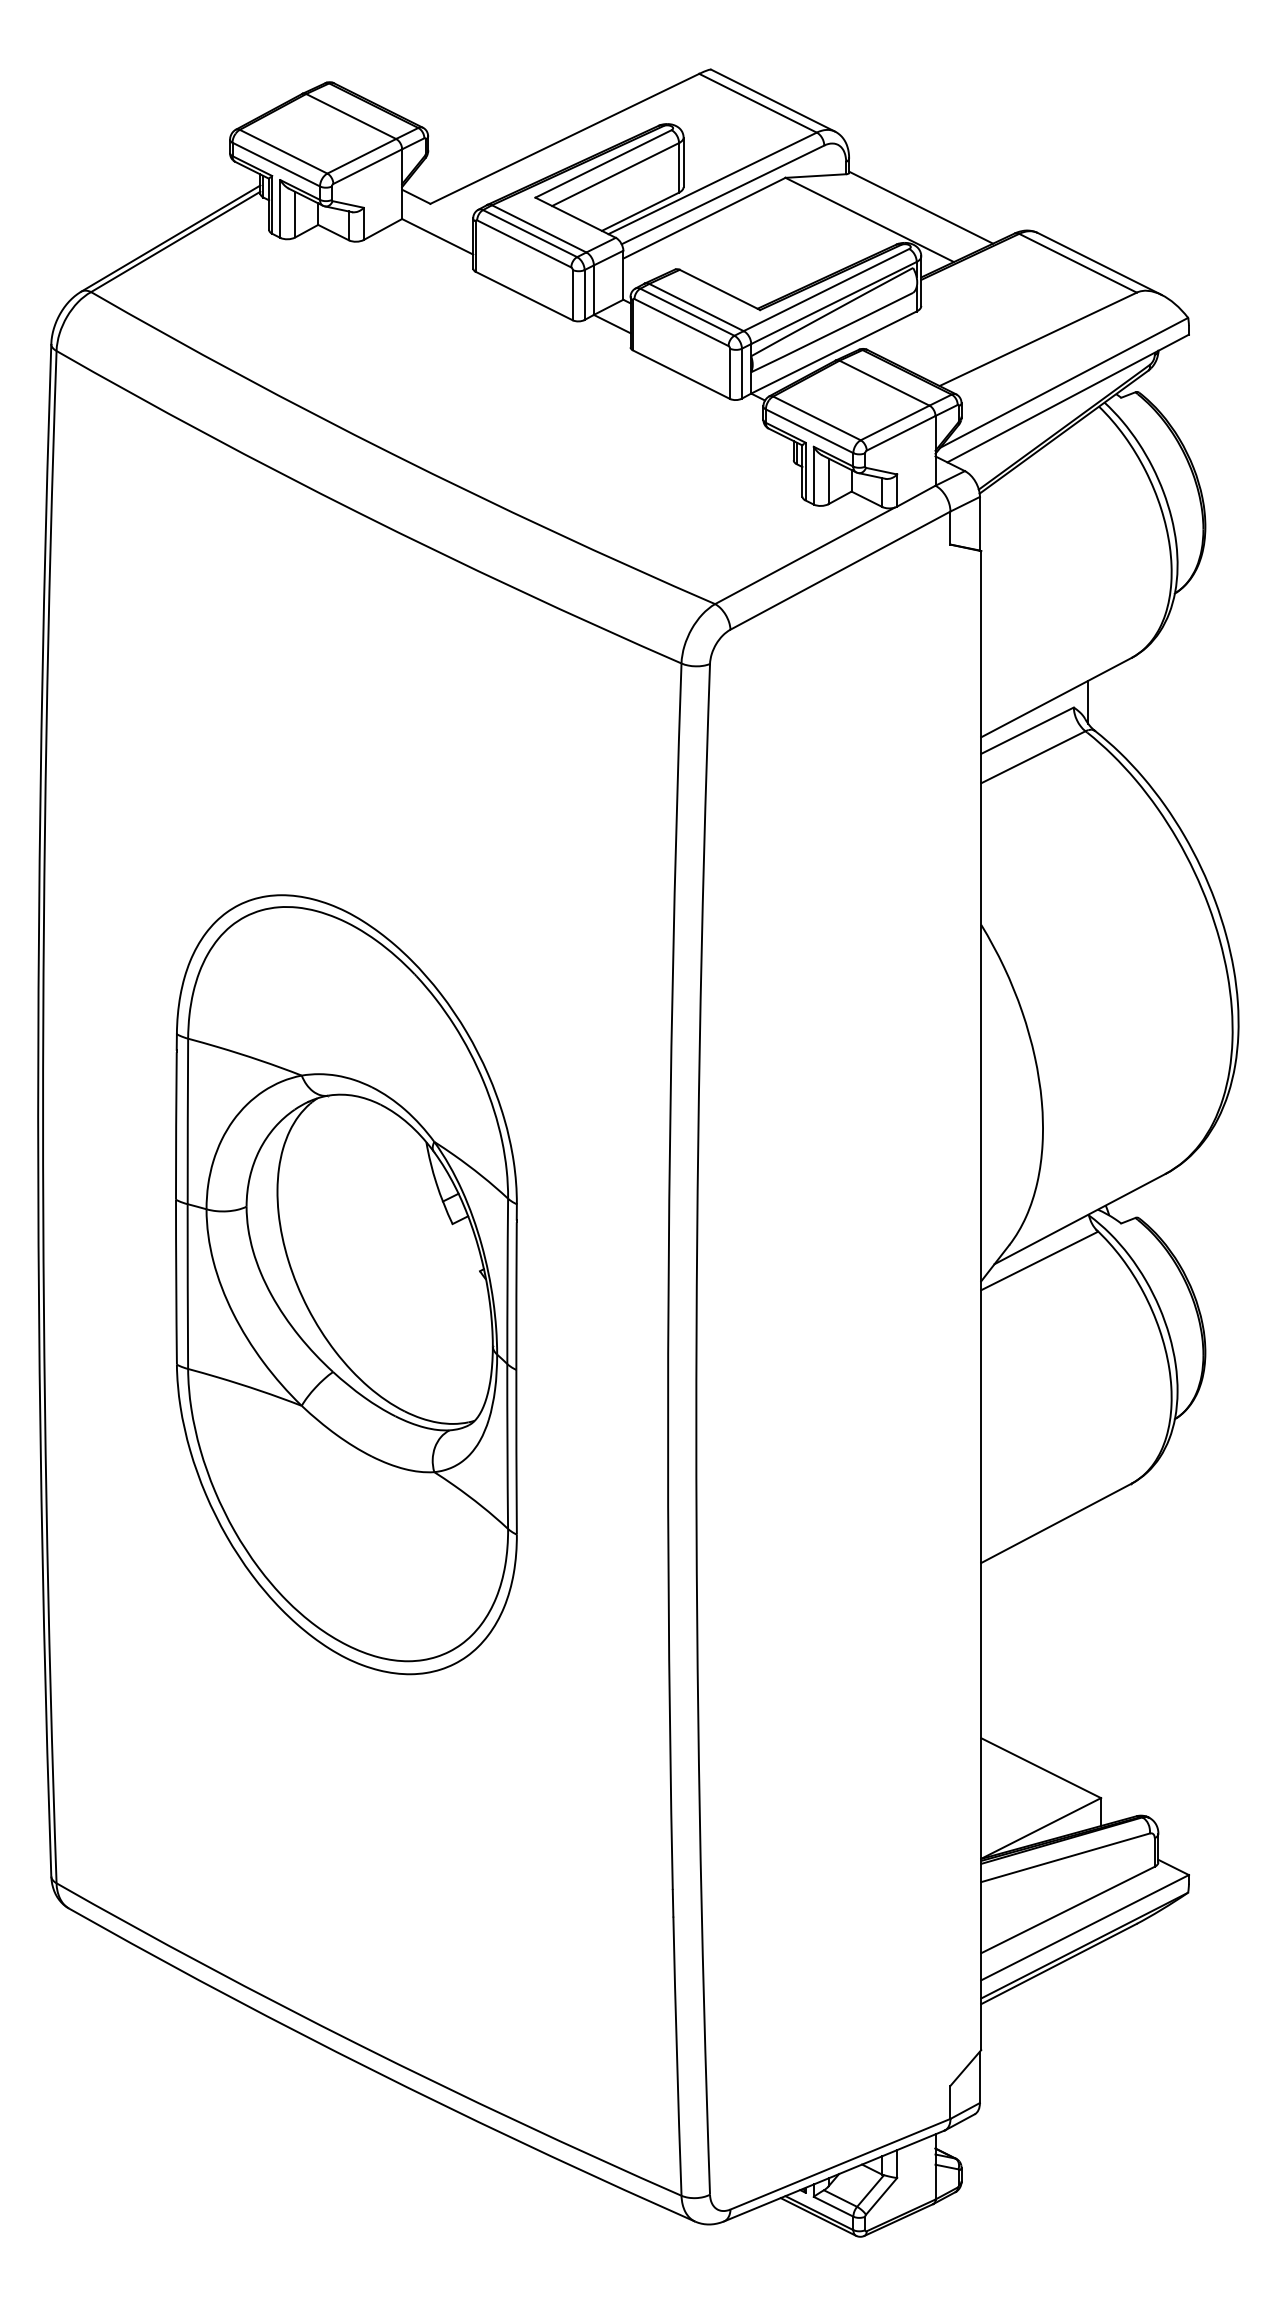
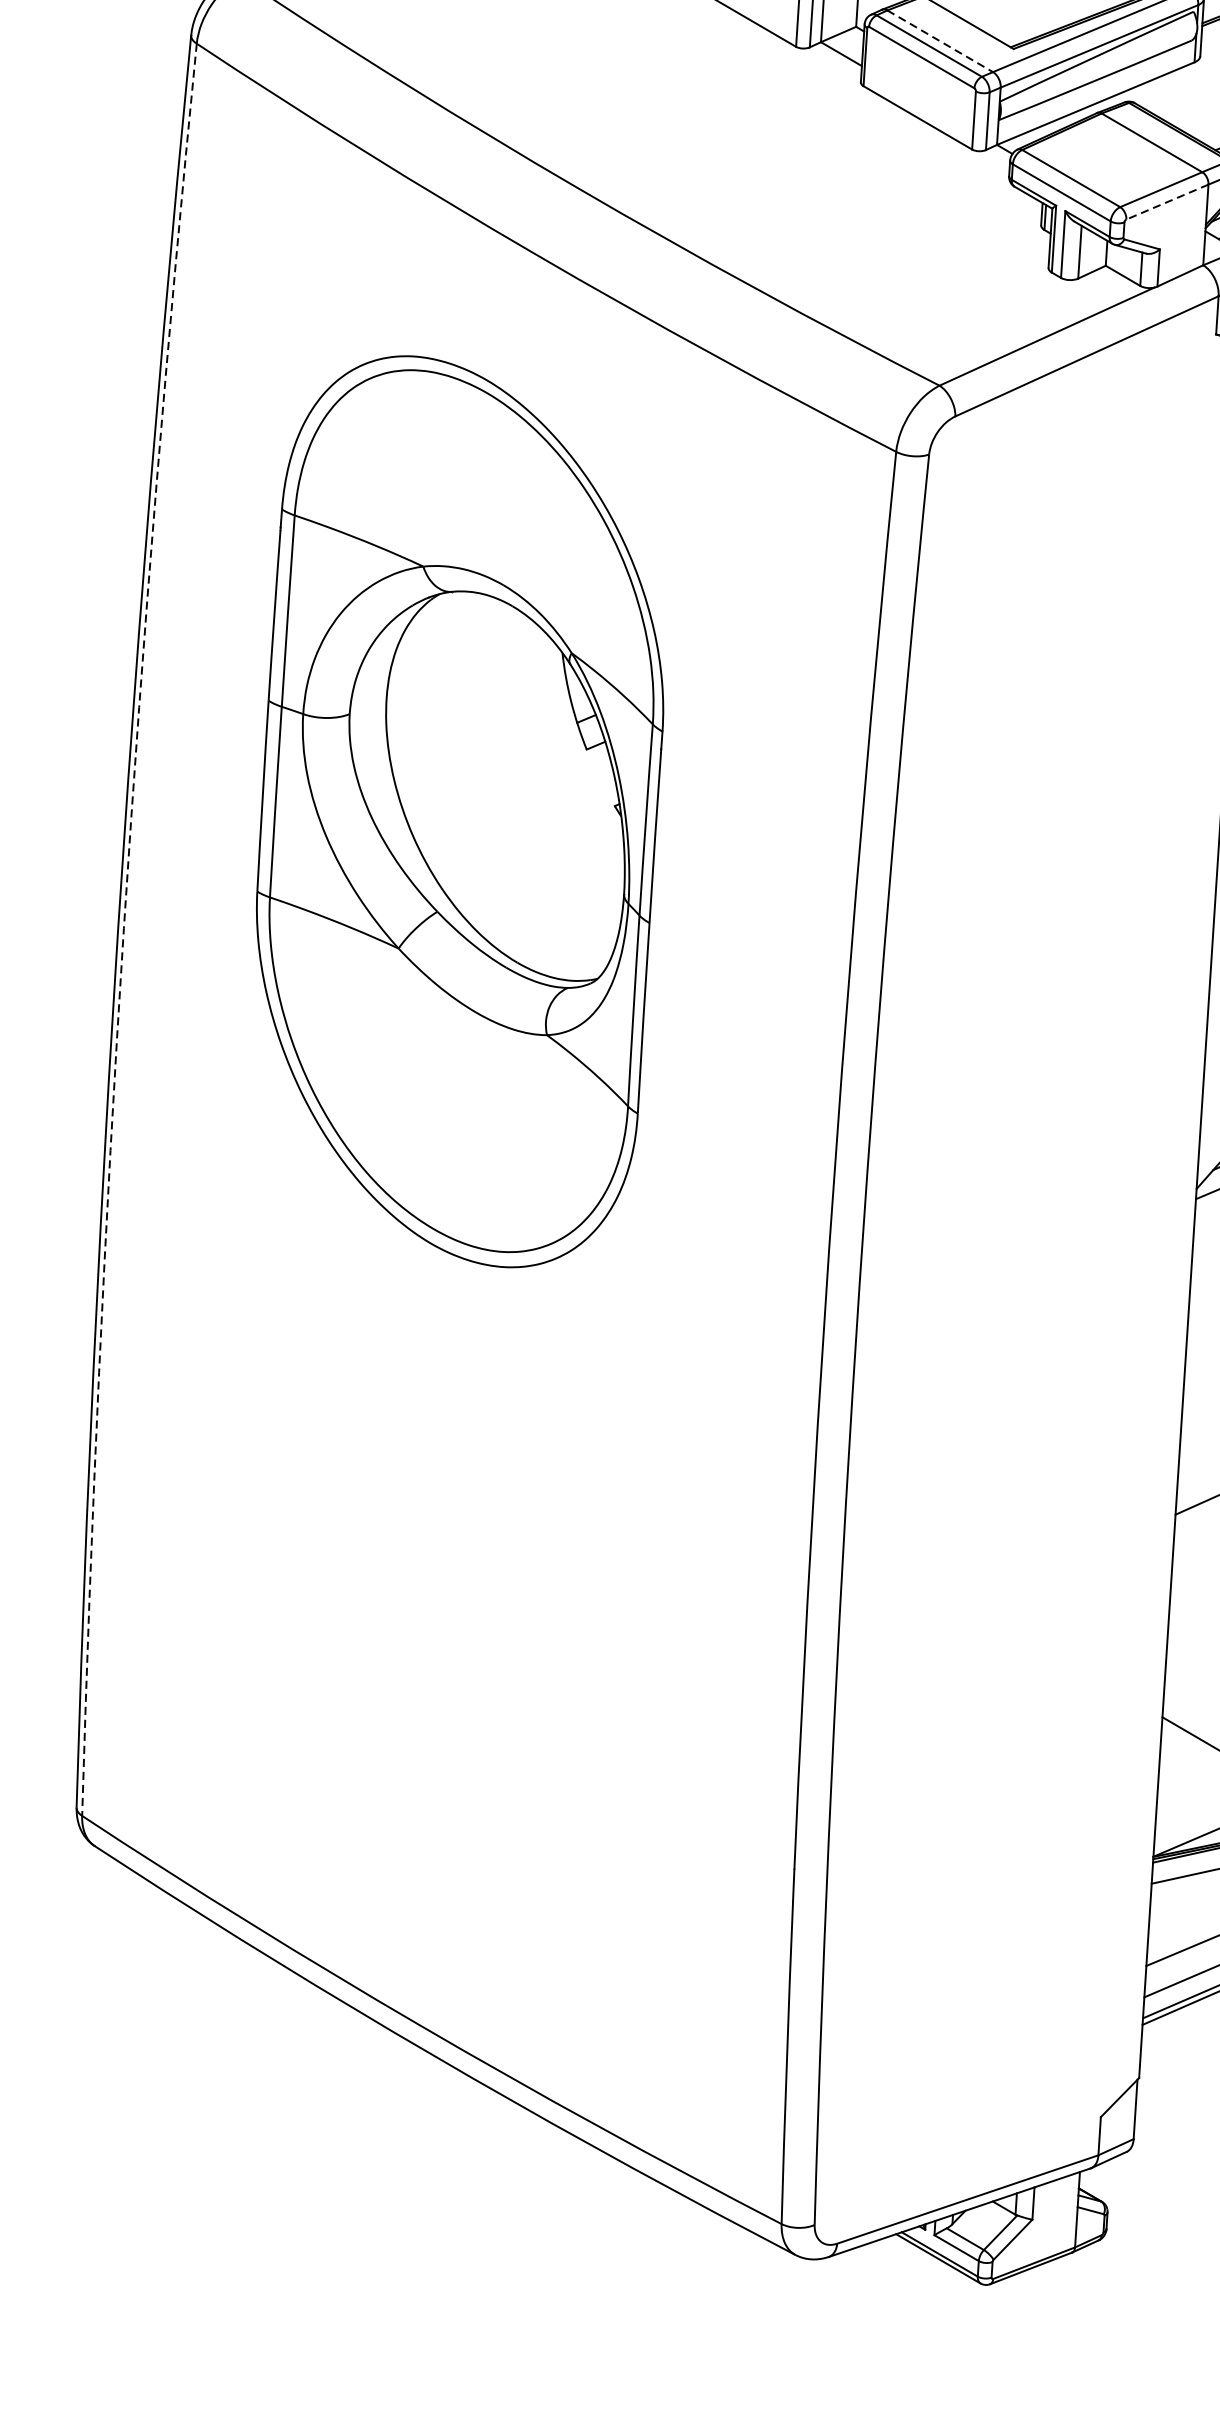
line: (696, 307) -> (940, 41), solid -> dashed
line: (900, 433) -> (1166, 202), solid -> dashed
arc: (43, 1117) -> (124, 929), solid -> dashed
part: (346, 1284) -> (459, 811), moved

